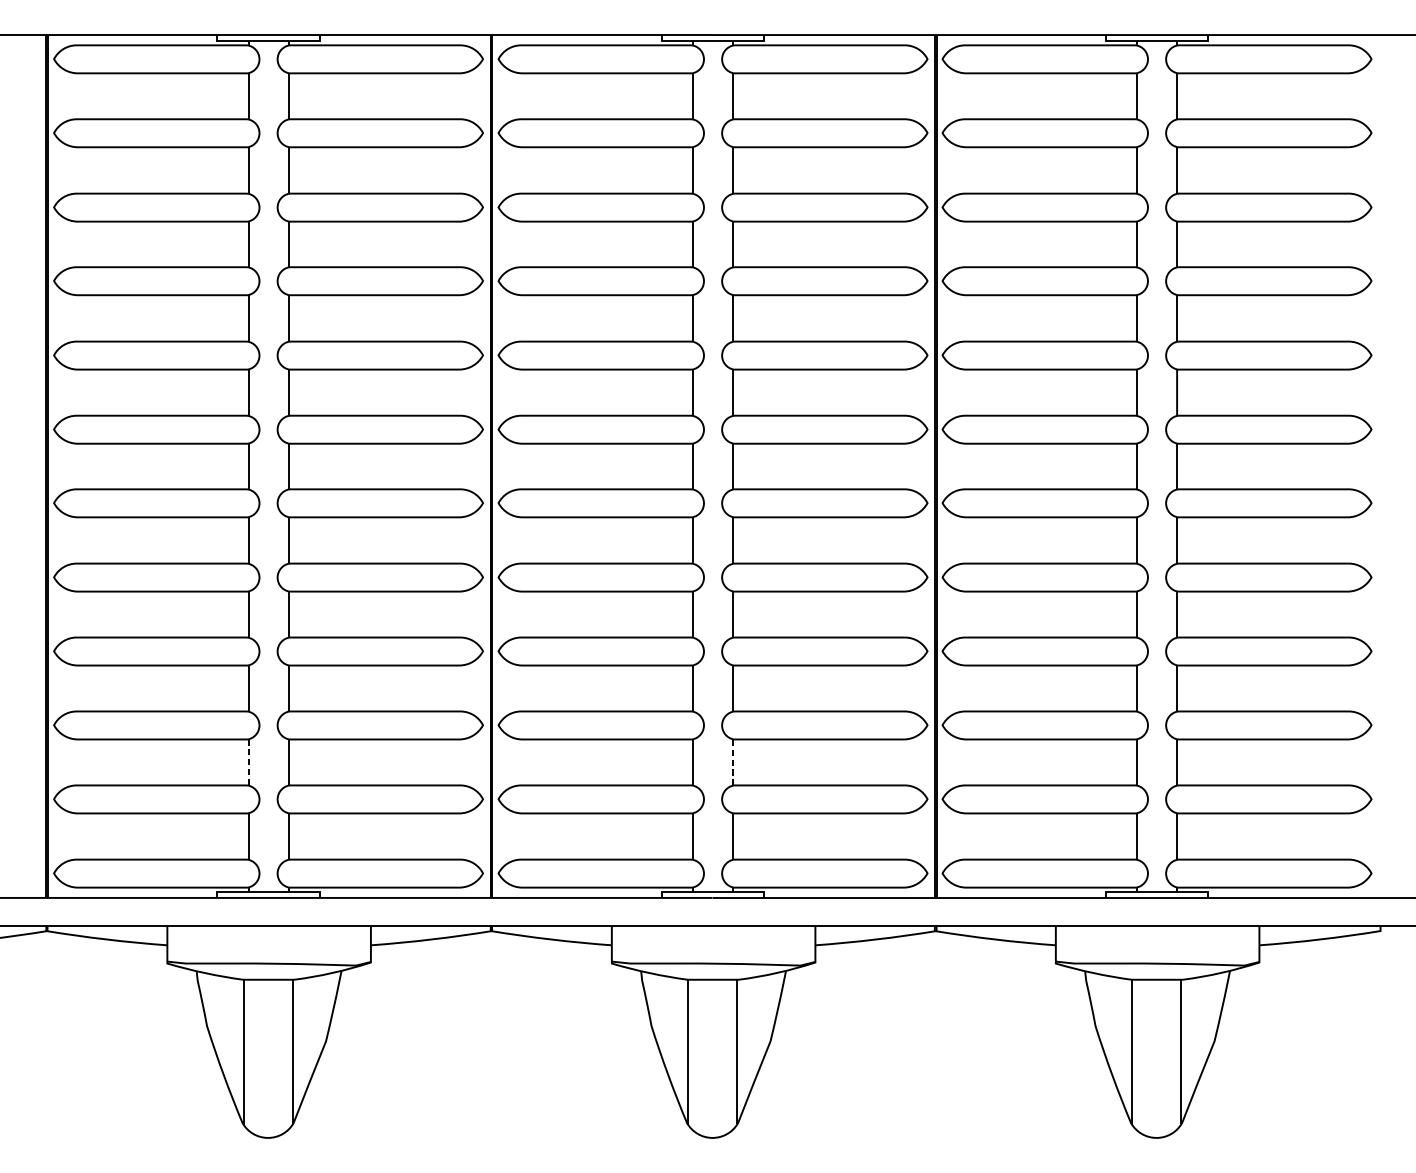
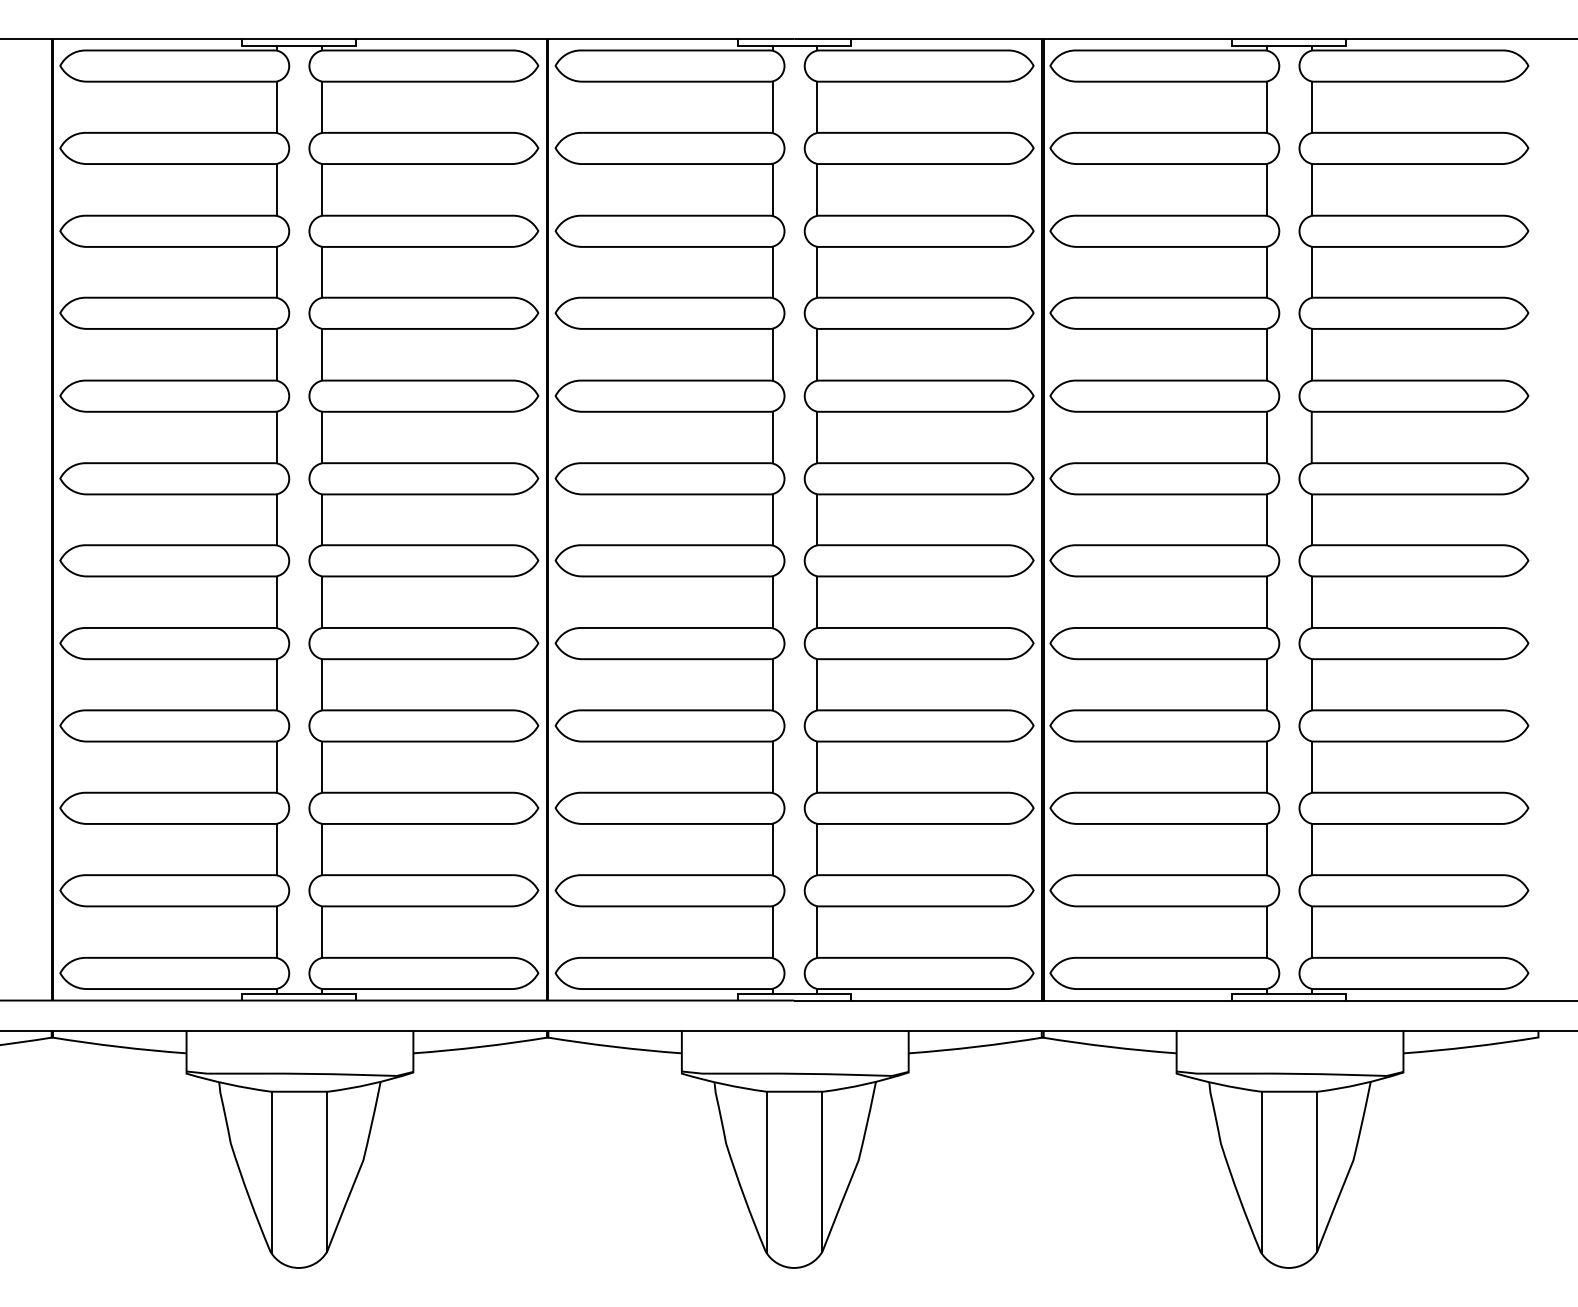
line: (248, 762) -> (277, 849), dashed -> solid
line: (732, 762) -> (816, 849), dashed -> solid

